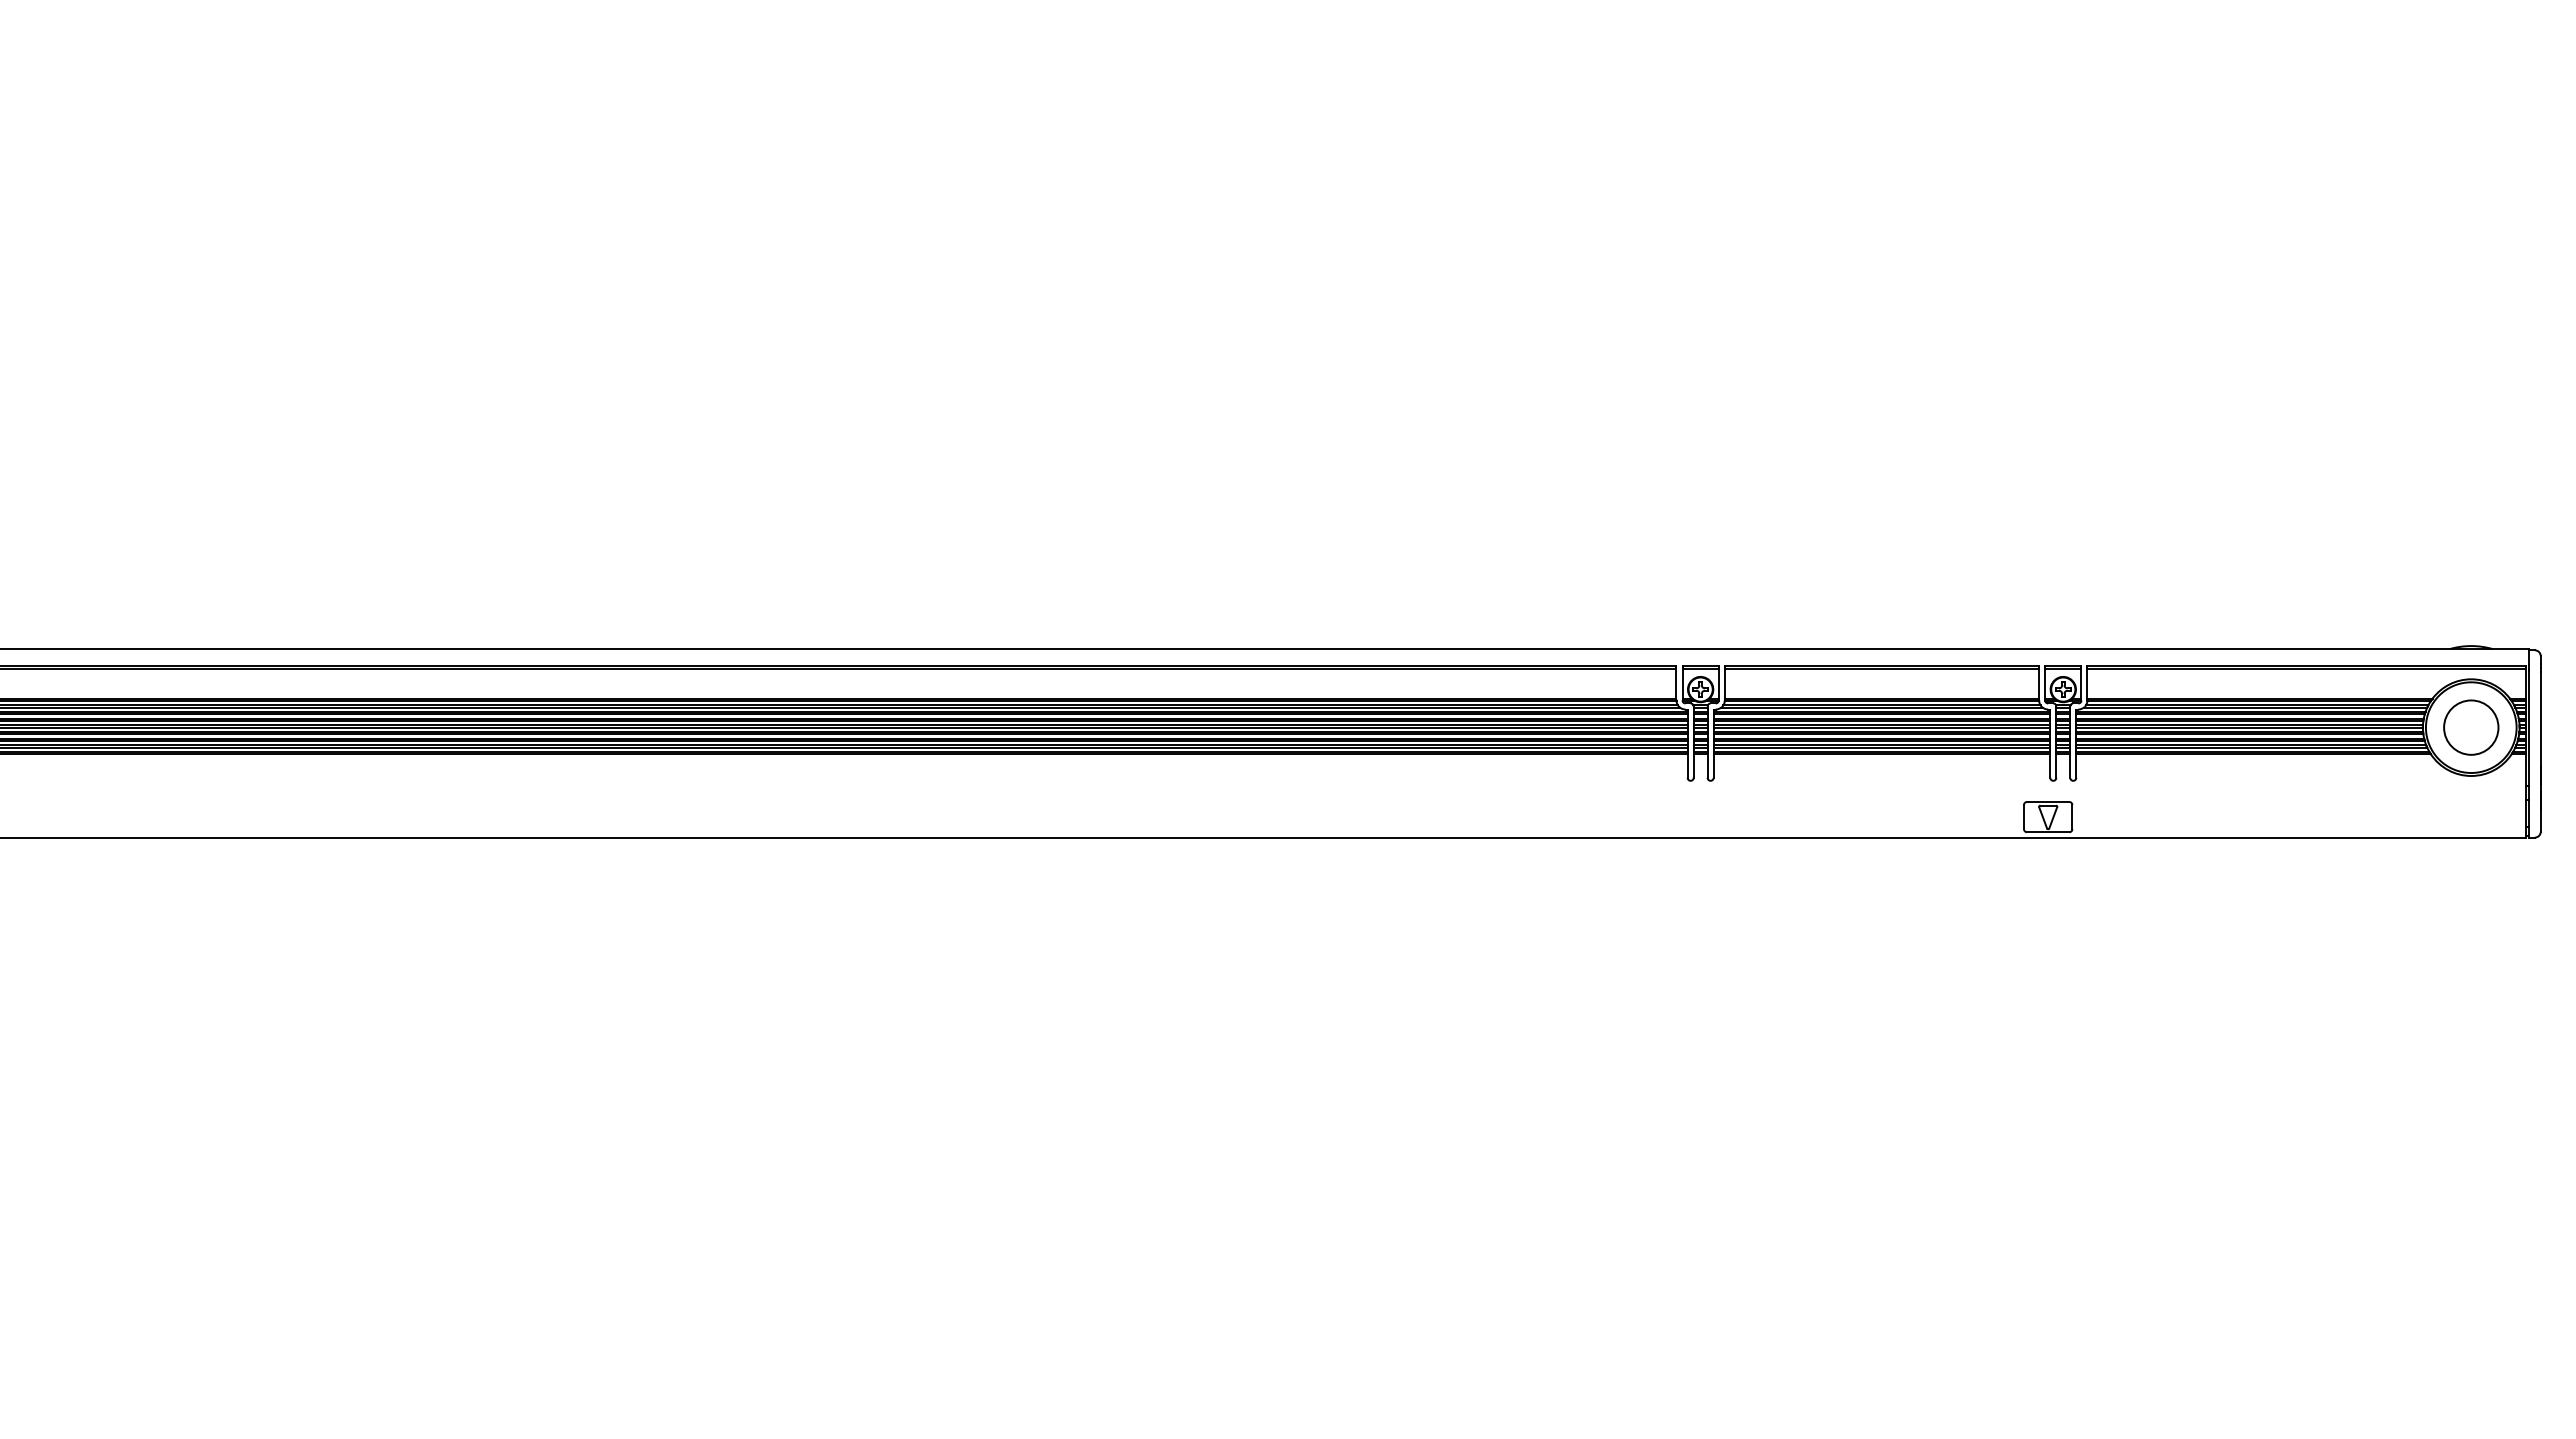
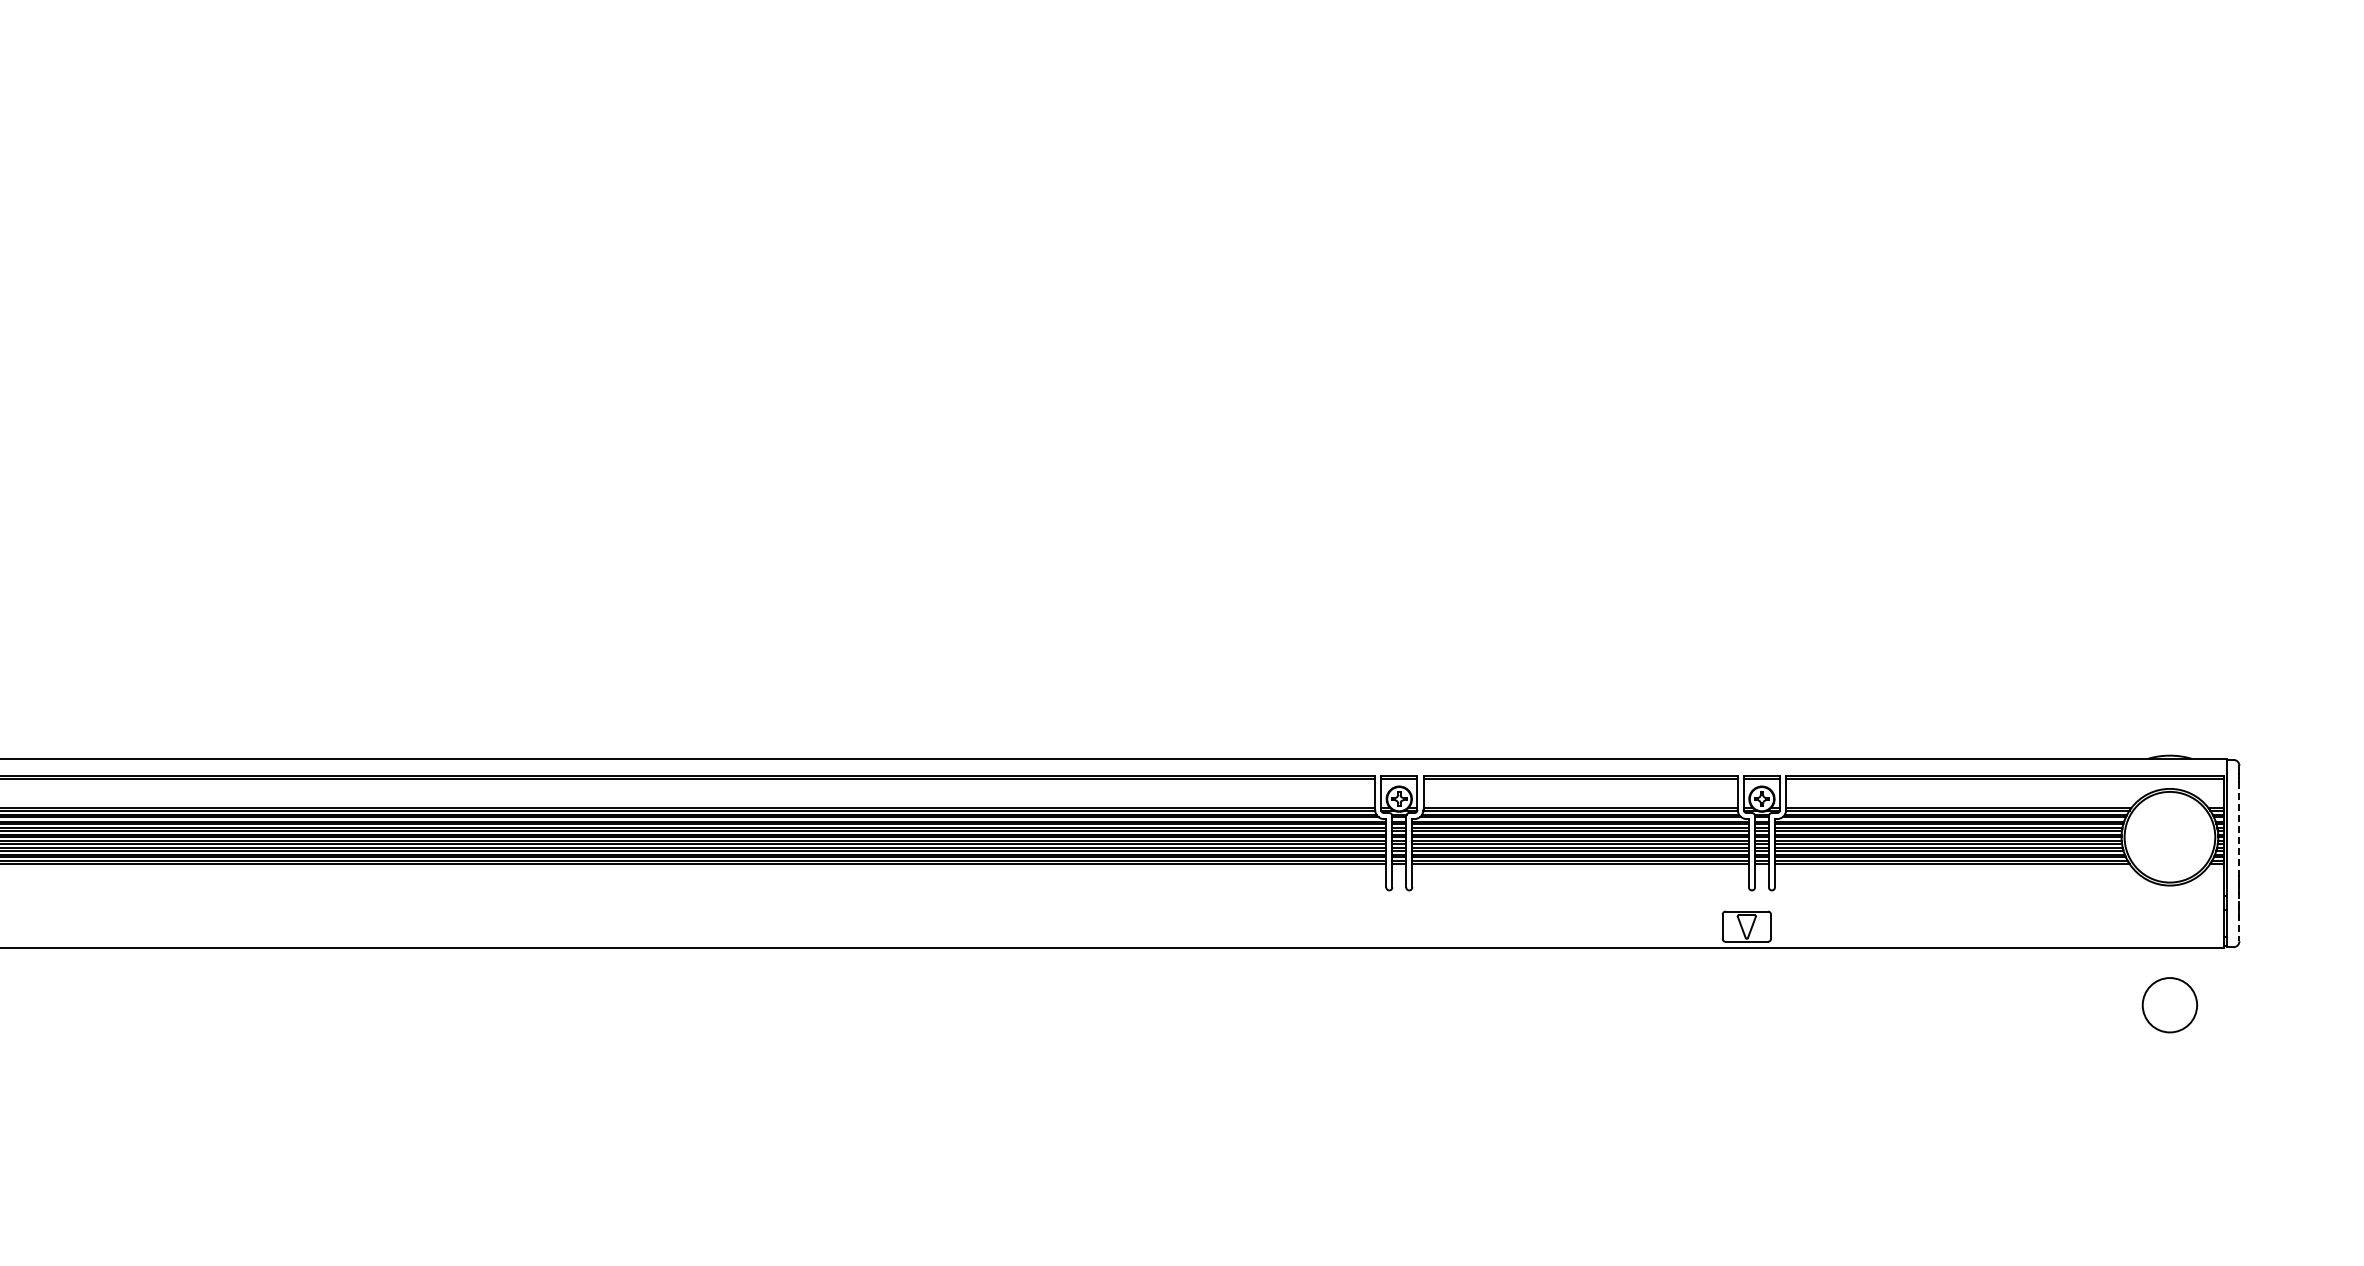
circle: (2471, 727) -> (2170, 1005), moved
line: (2540, 751) -> (2239, 861), solid -> dashed

